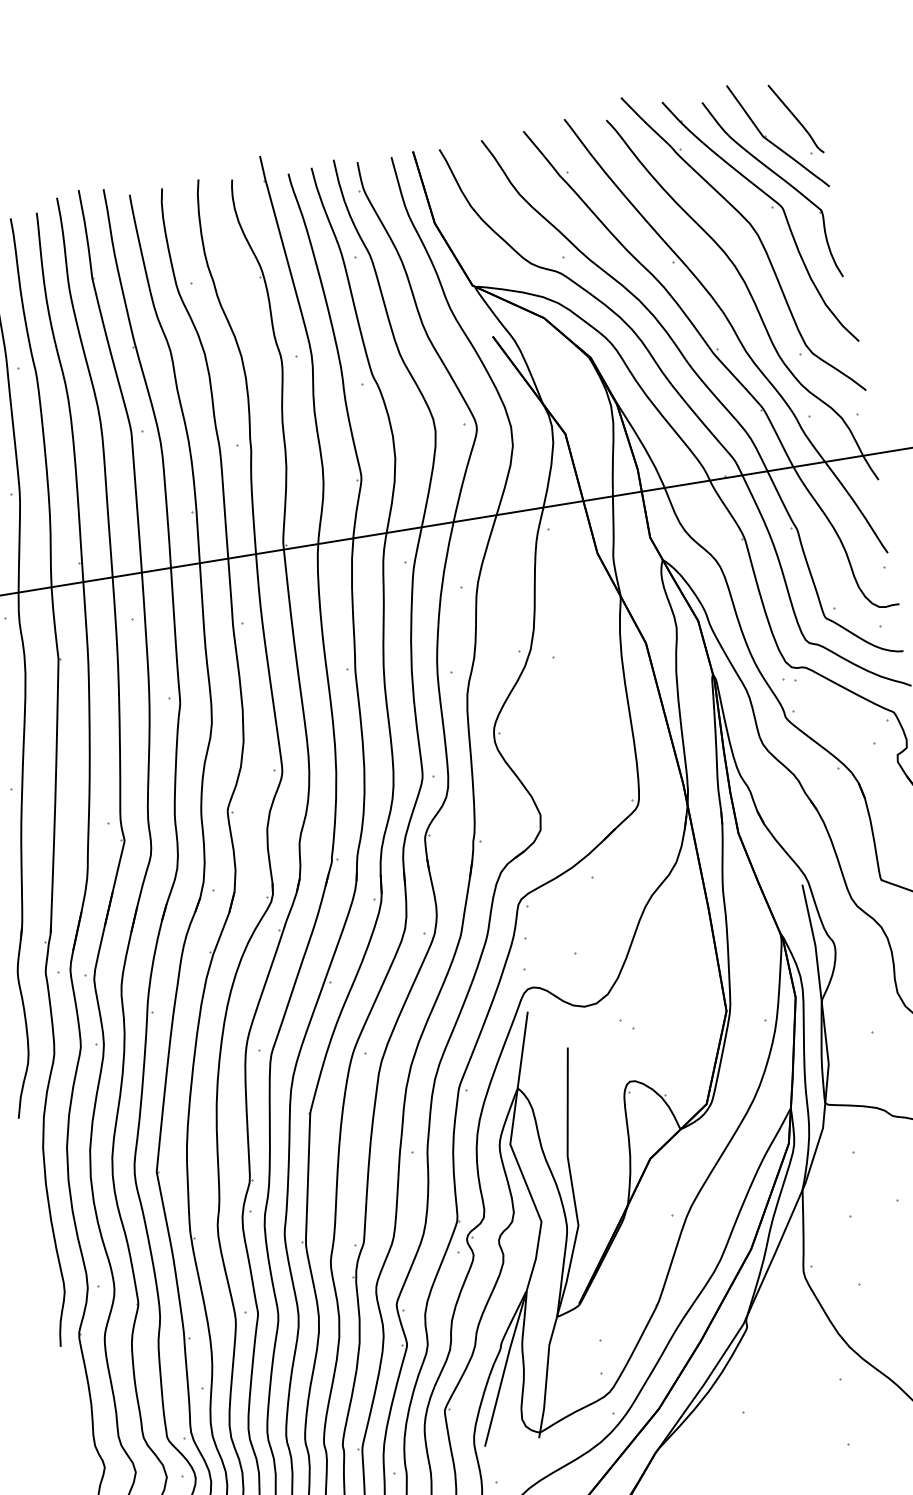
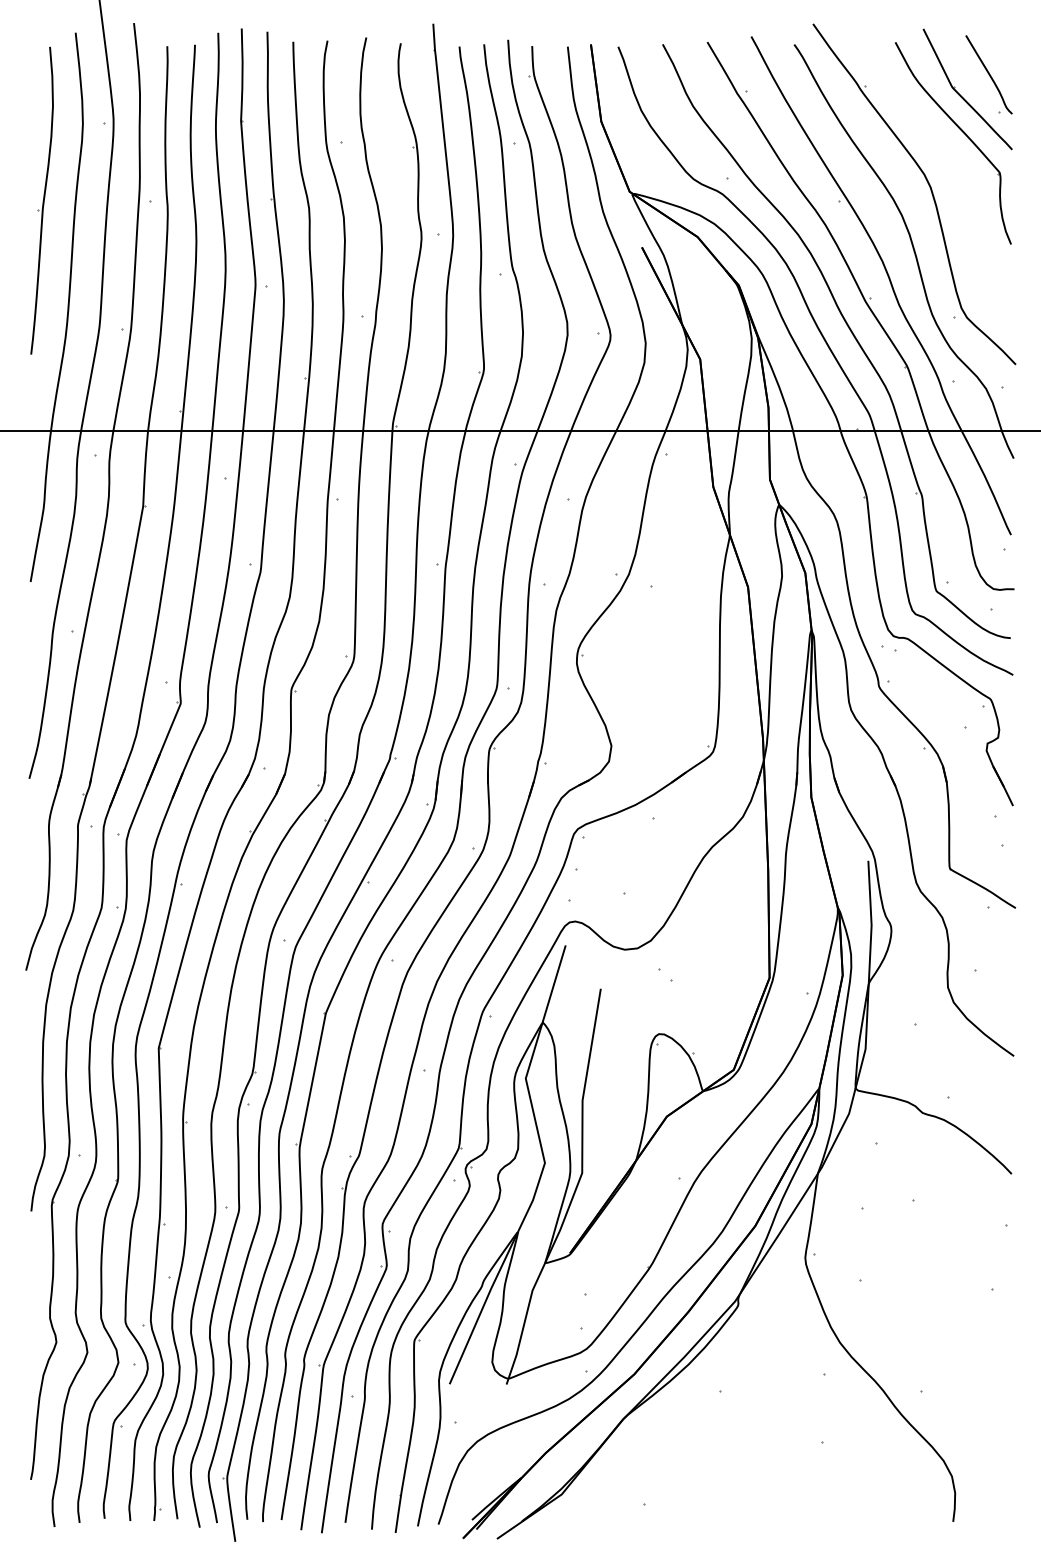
part: (771, 207) -> (949, 161), removed

